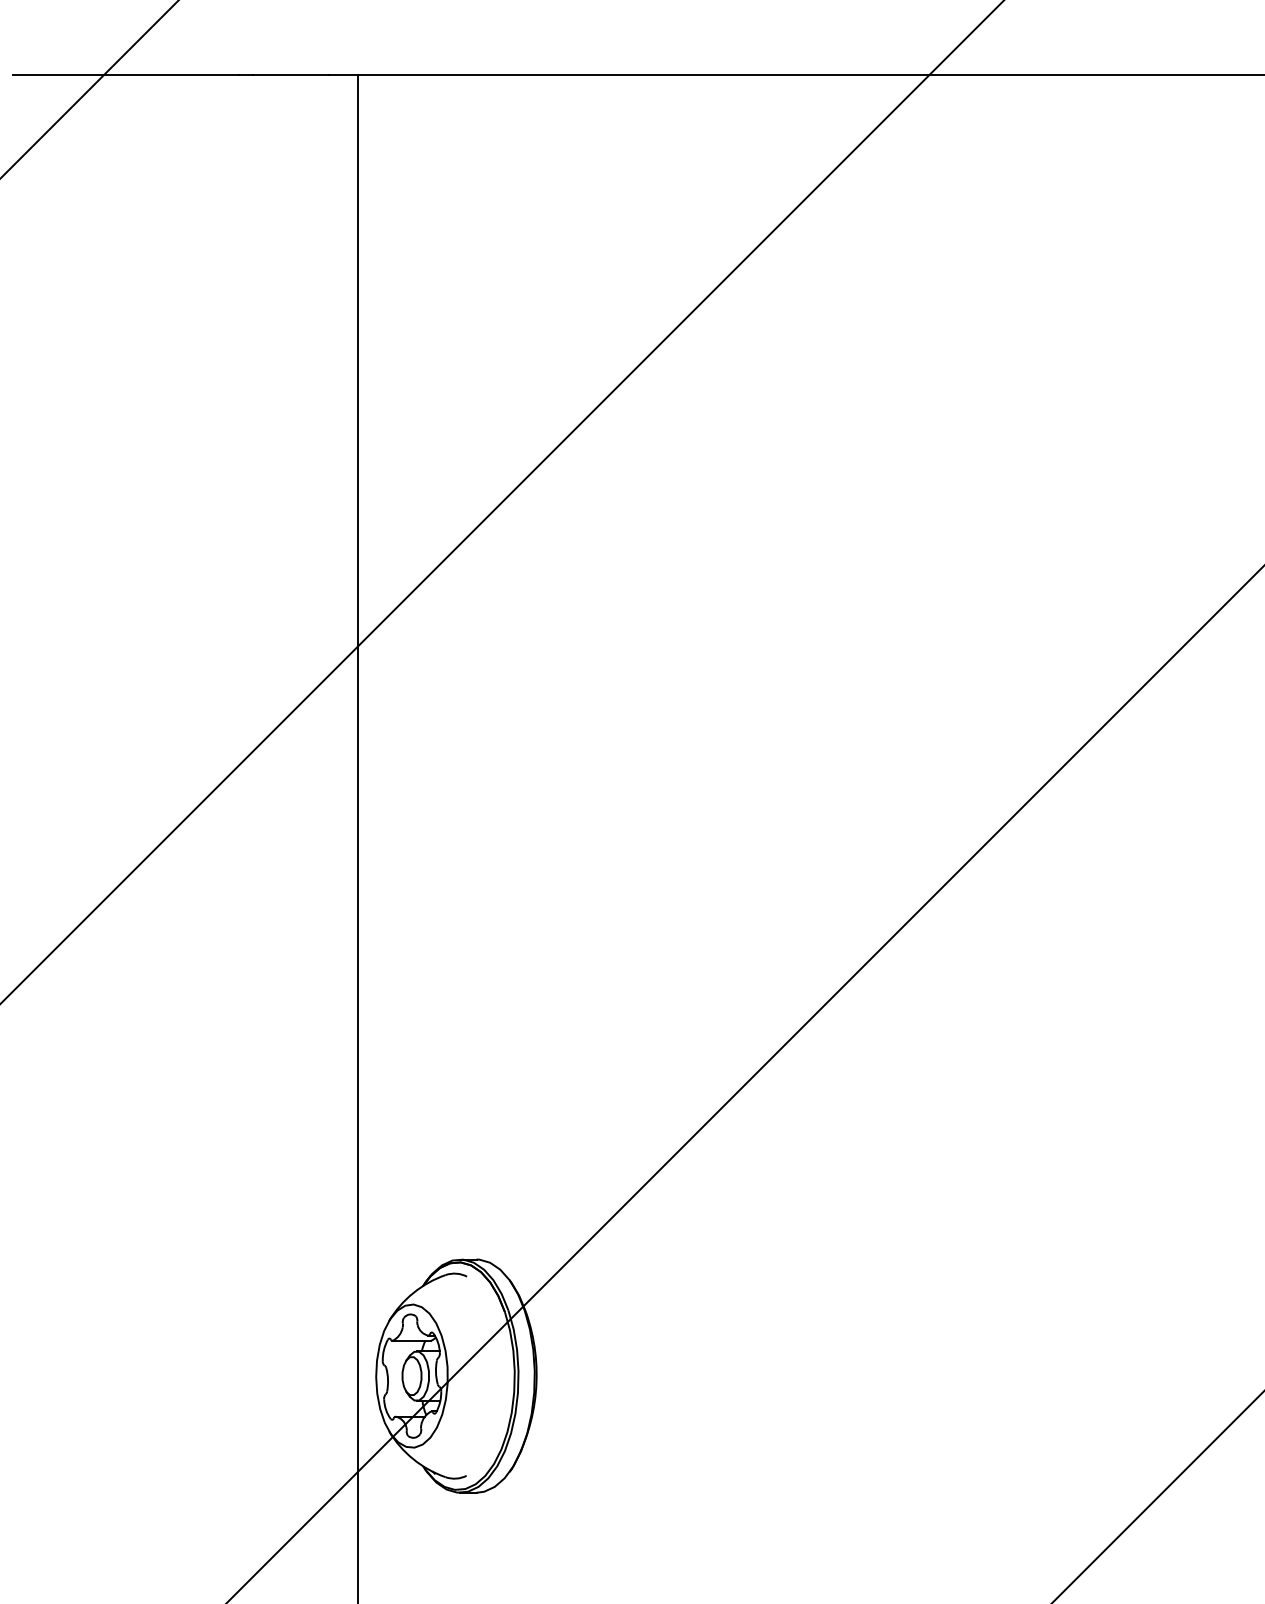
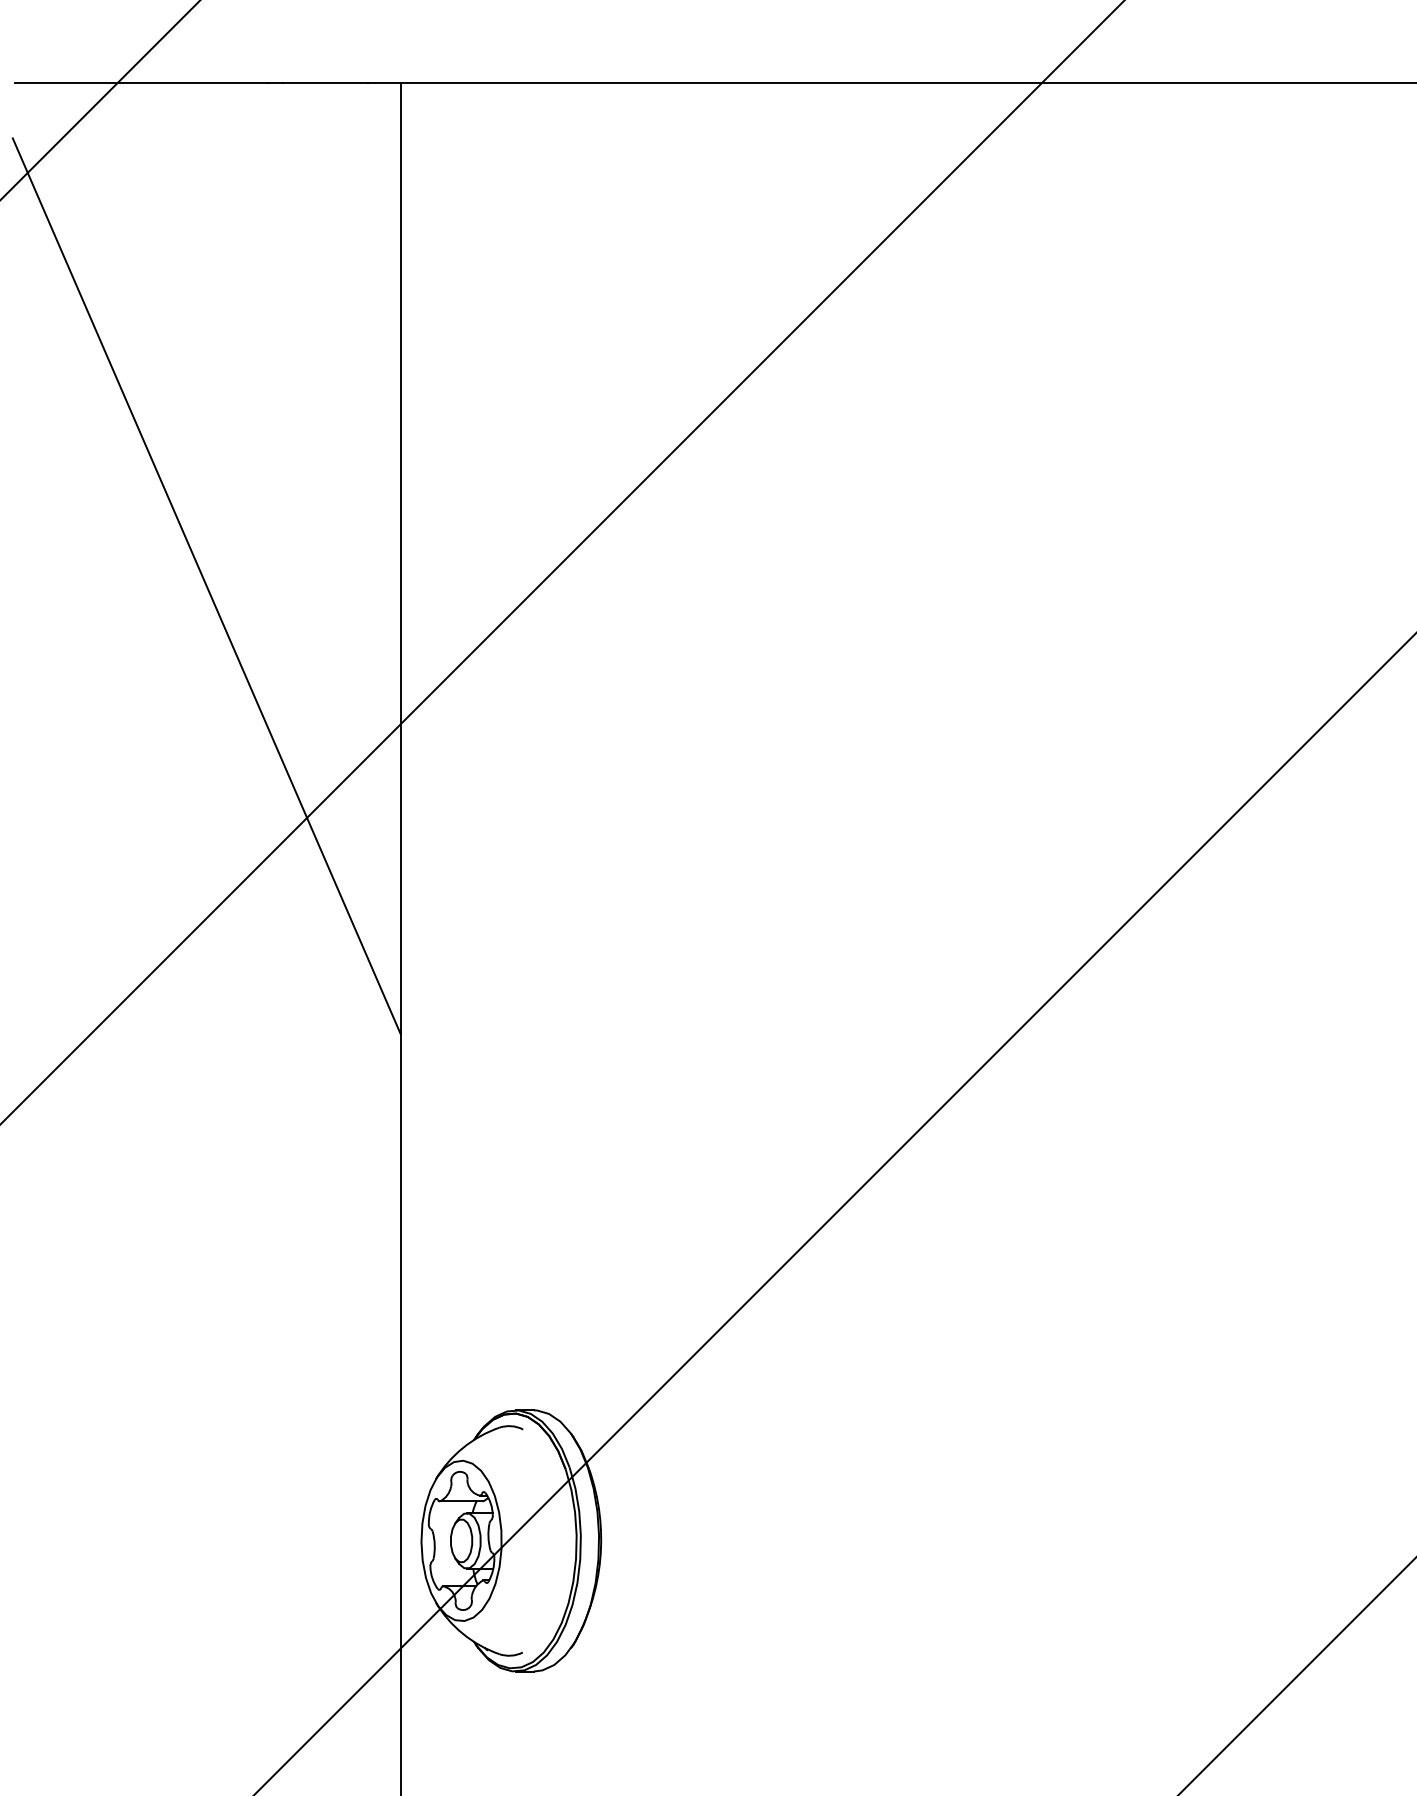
line: (184, 522) -> (206, 585), added

